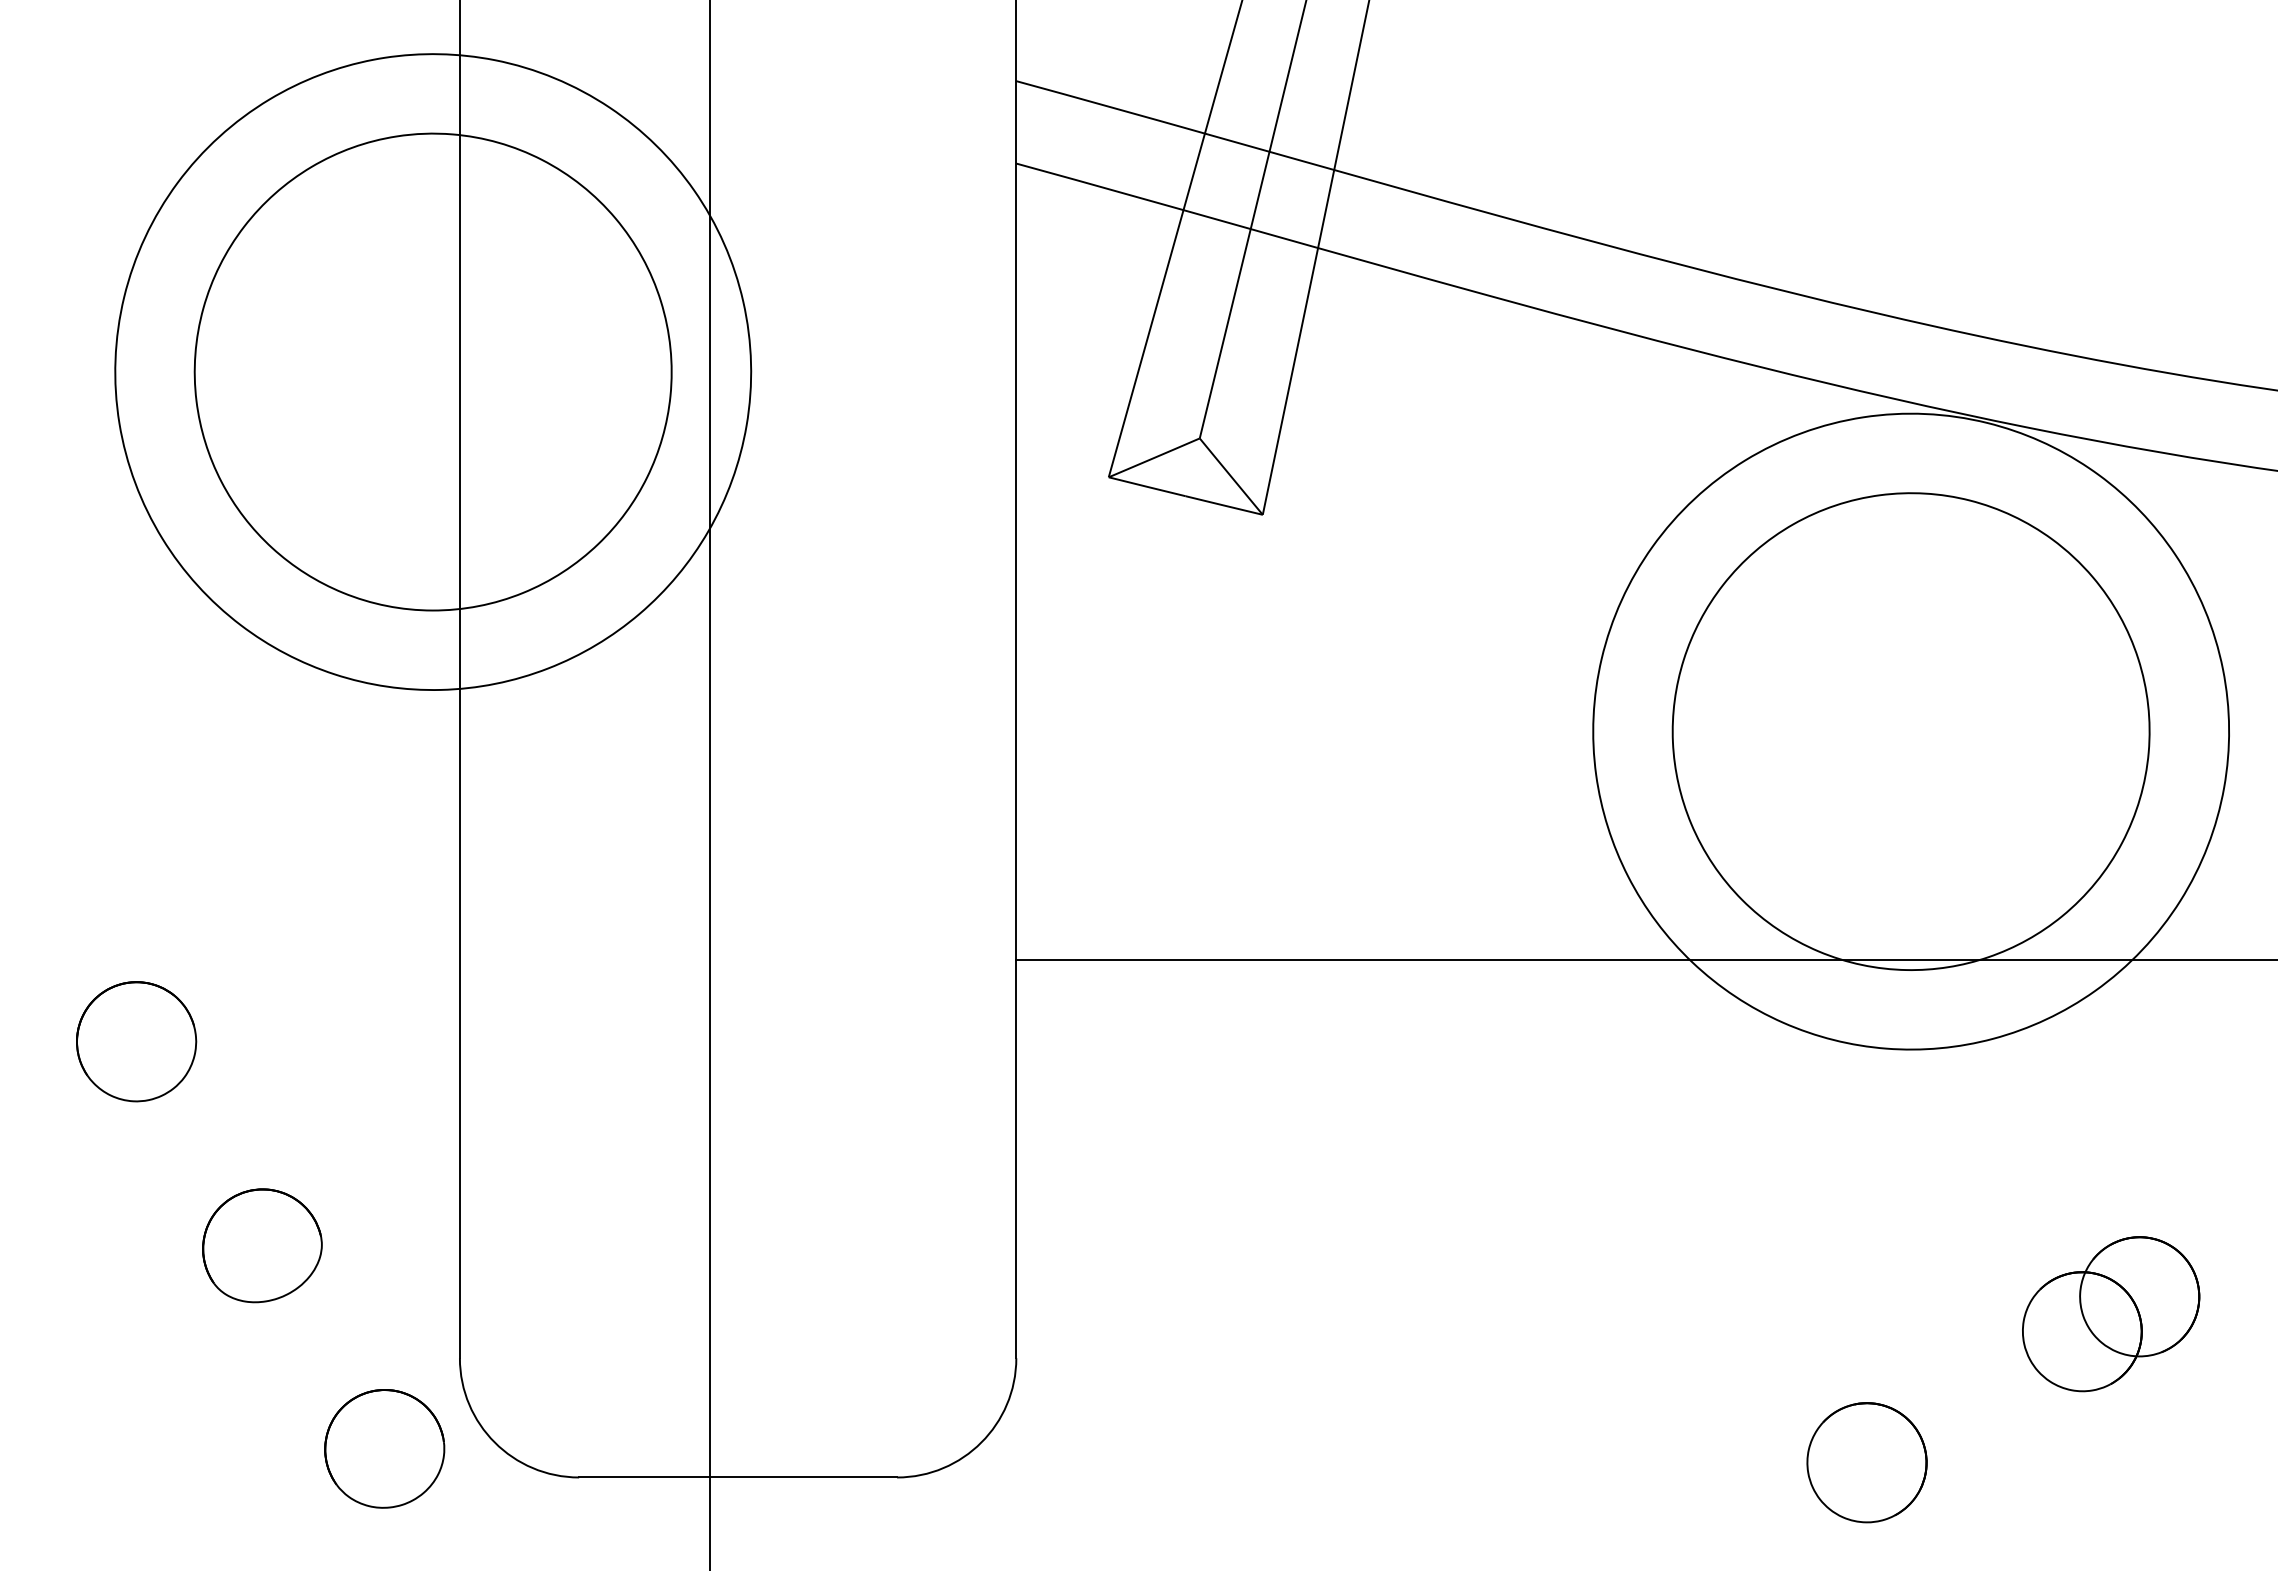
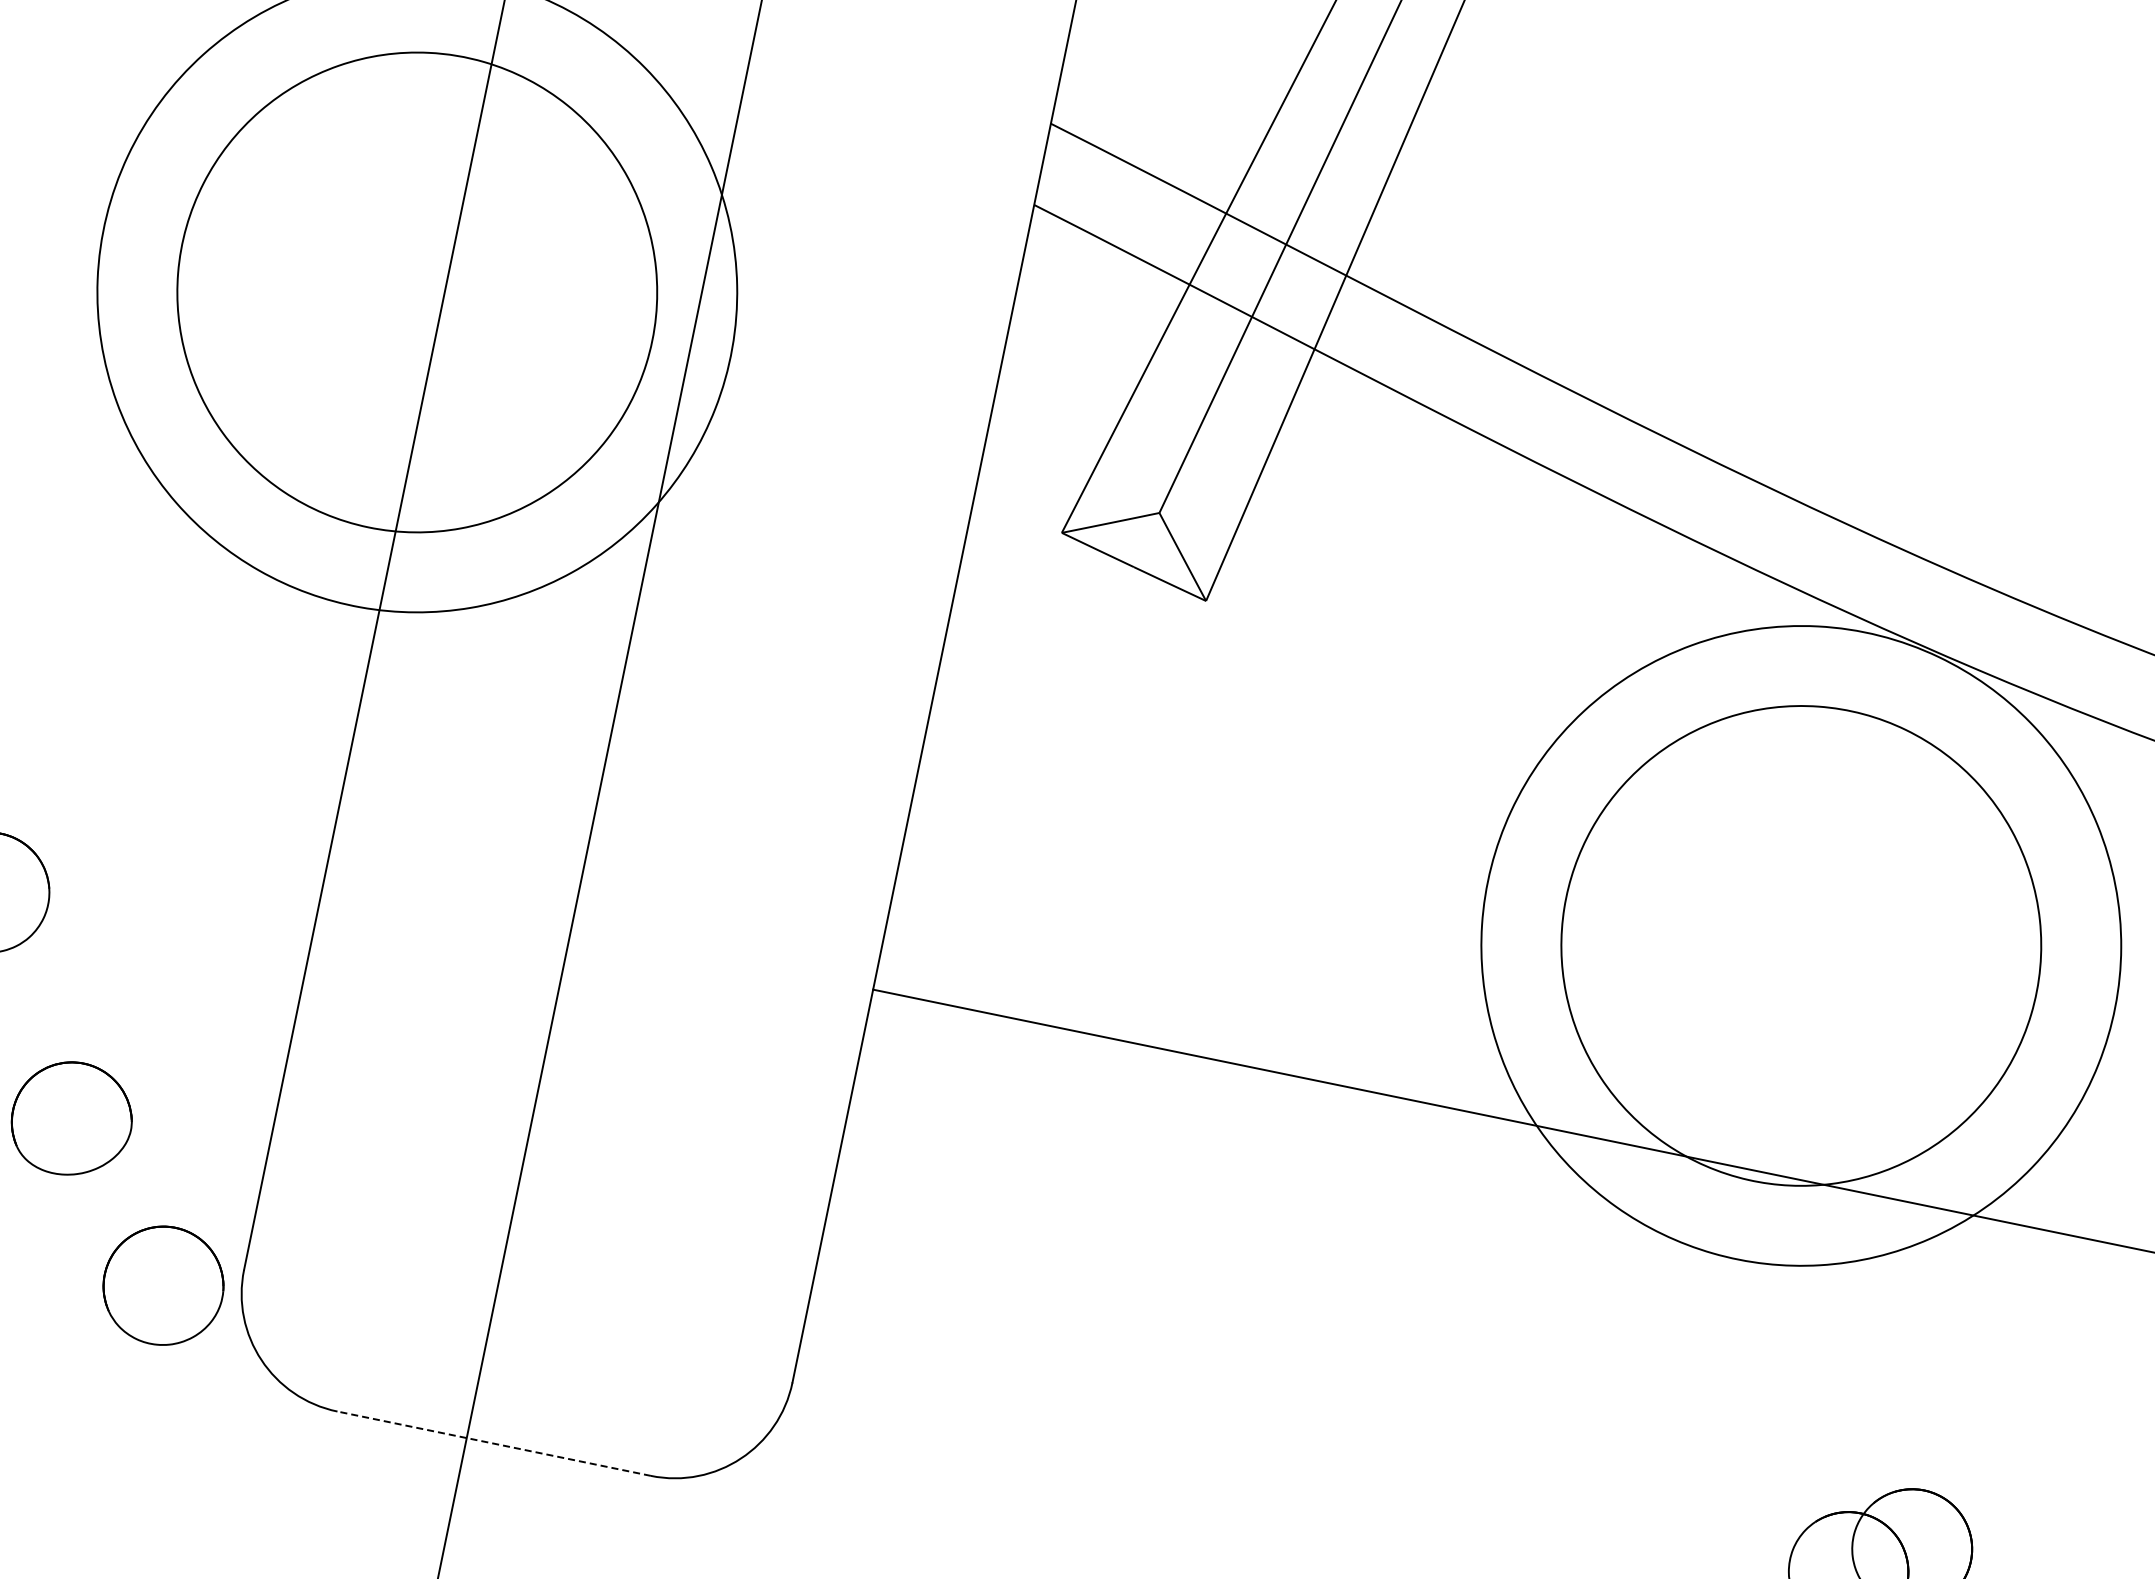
part: (384, 1448) -> (163, 1285), moved
line: (738, 1477) -> (494, 1443), solid -> dashed

